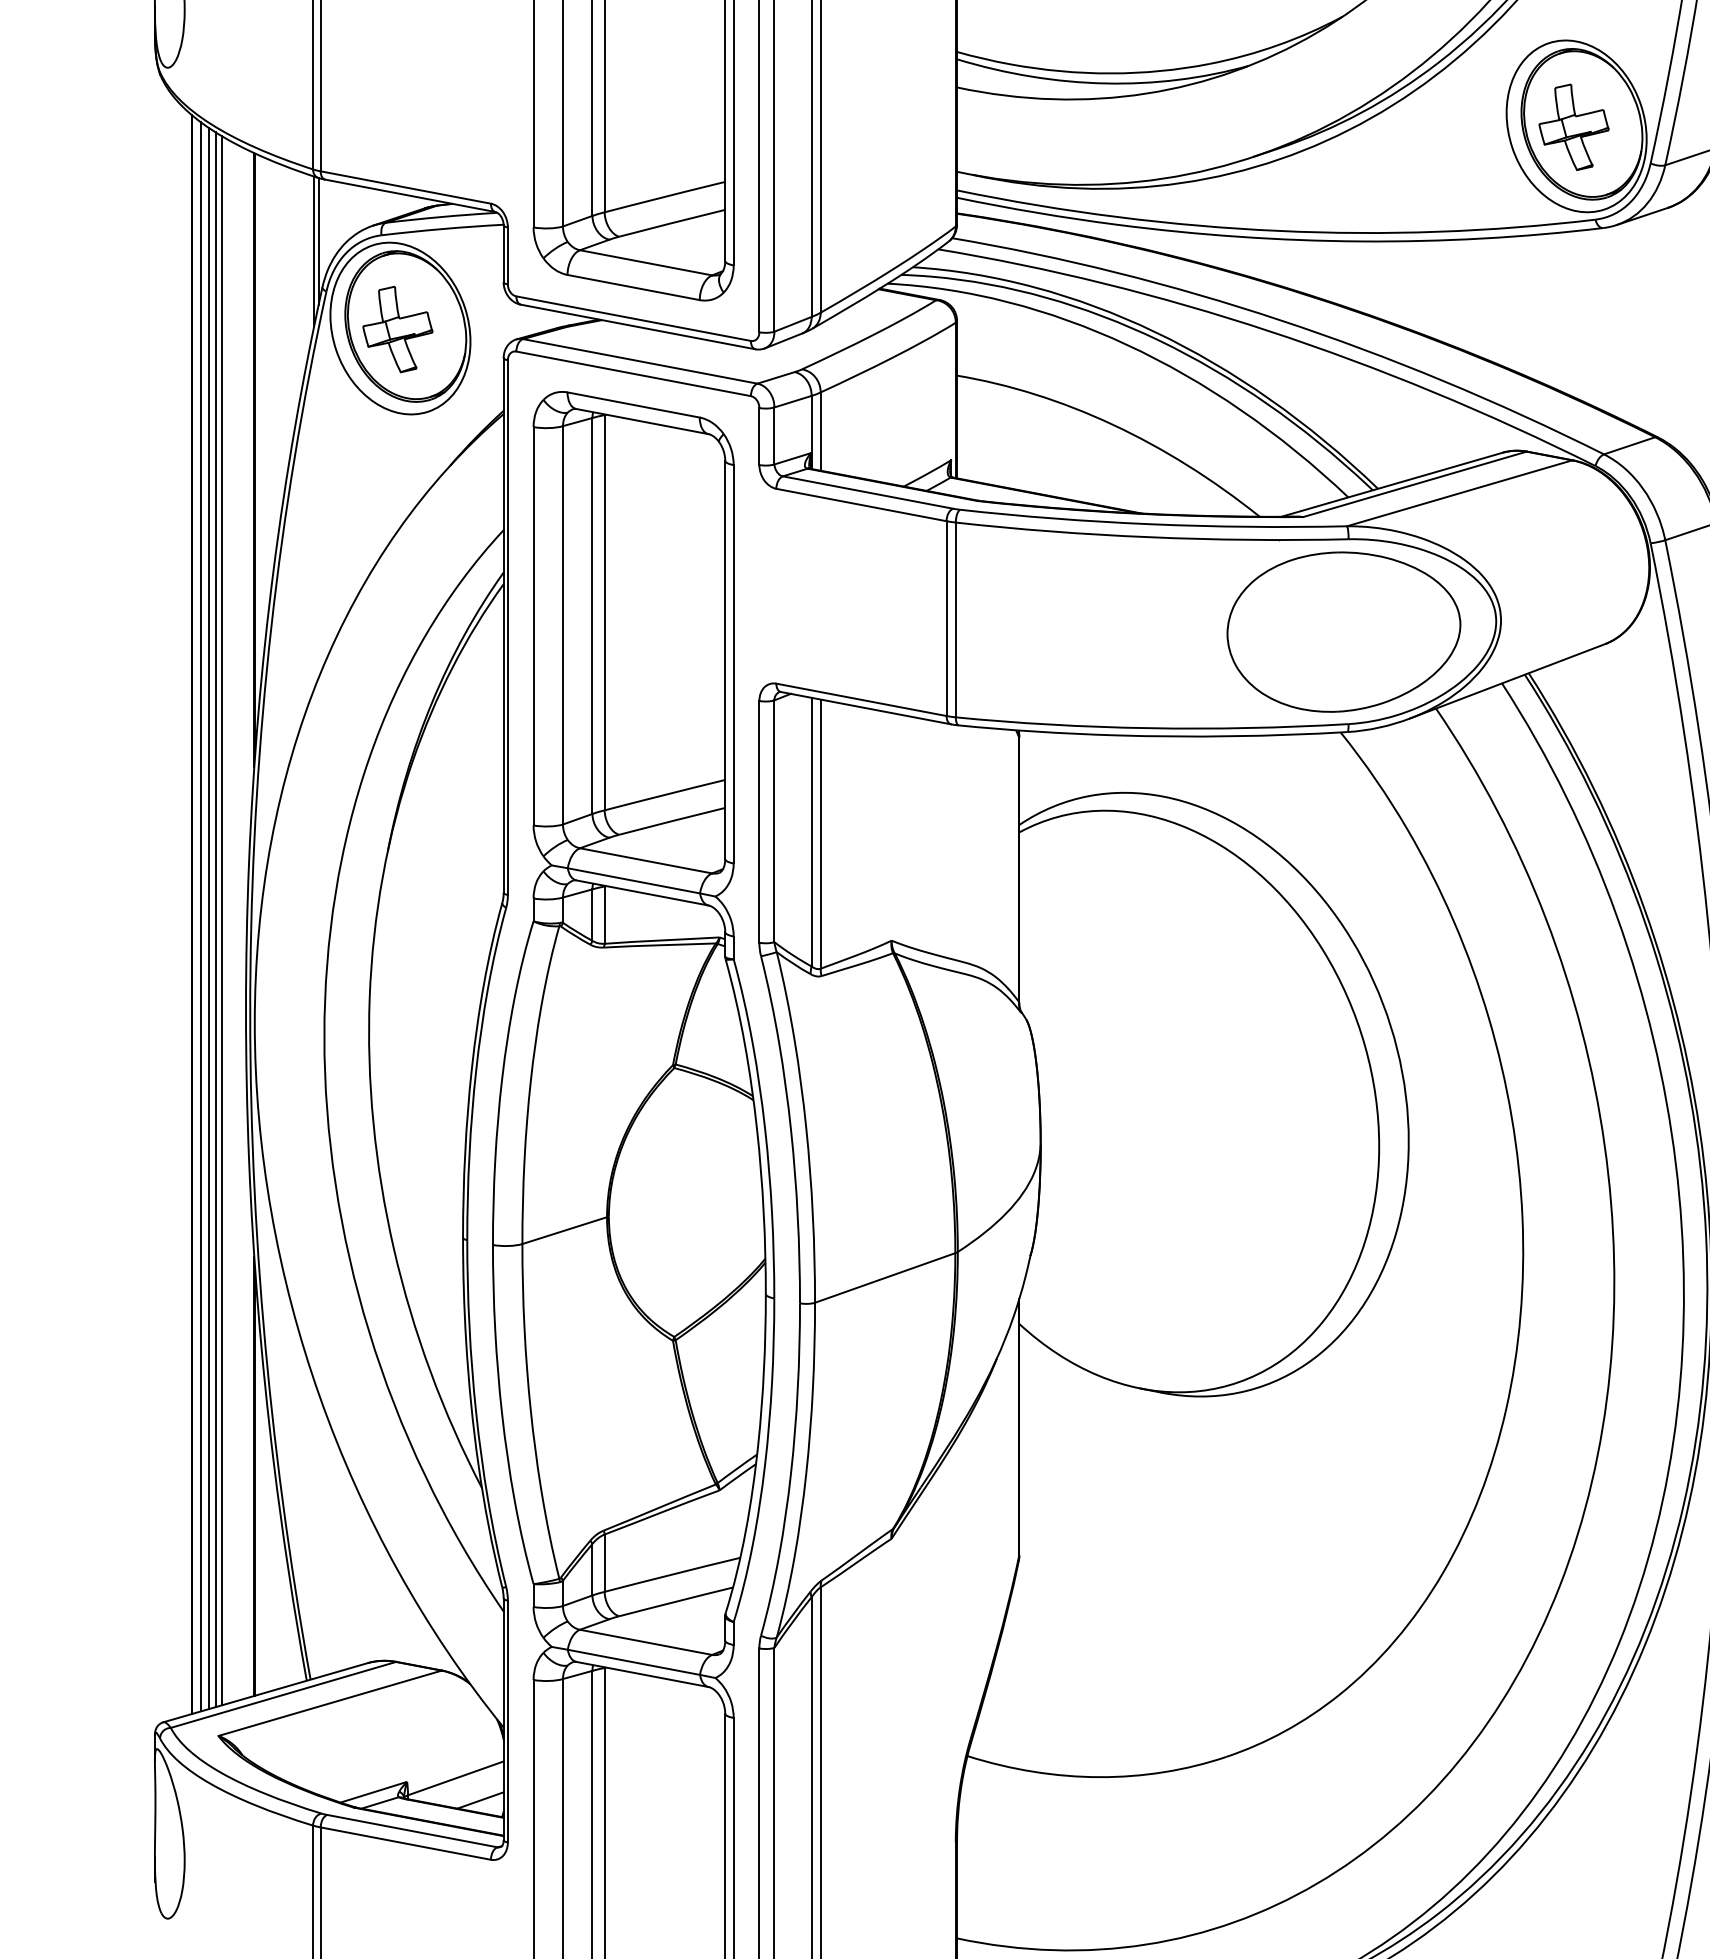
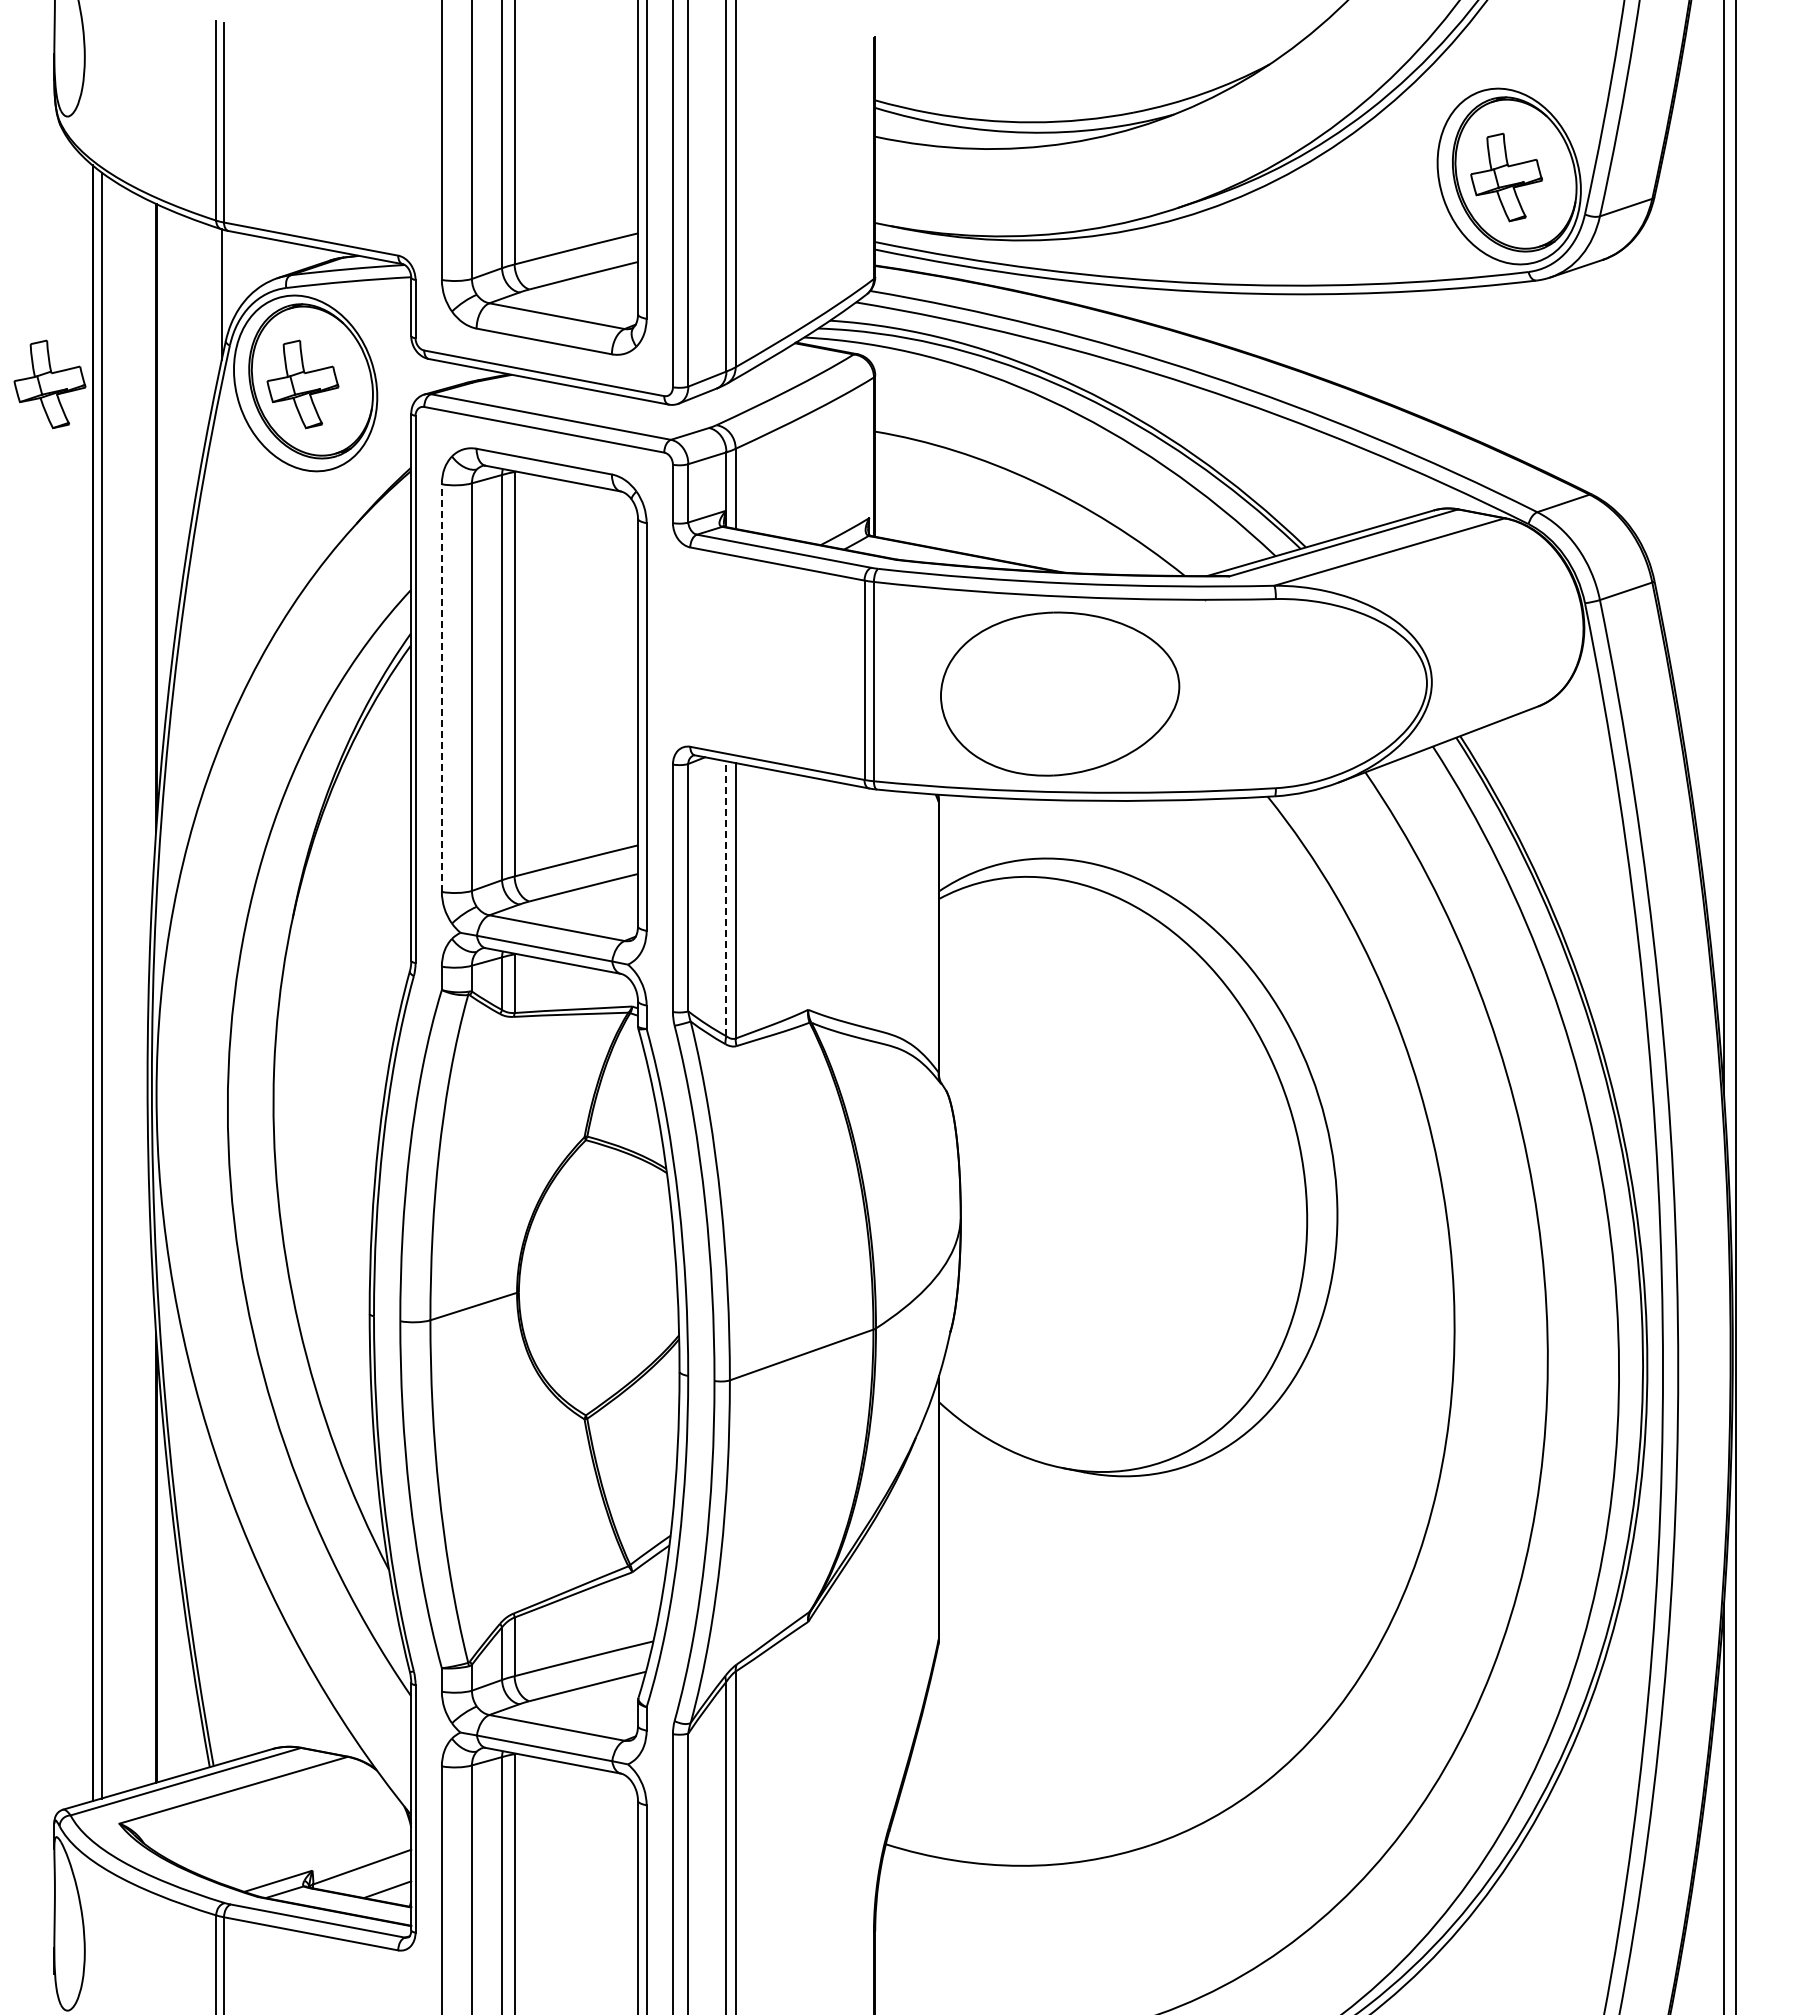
line: (314, 250) -> (217, 303), removed
part: (150, 329) -> (49, 384), added
line: (533, 626) -> (441, 688), solid -> dashed
part: (1344, 631) -> (1060, 693), moved
line: (811, 831) -> (726, 898), solid -> dashed
line: (209, 918) -> (110, 987), removed
line: (215, 919) -> (116, 988), removed
line: (221, 920) -> (122, 989), removed

